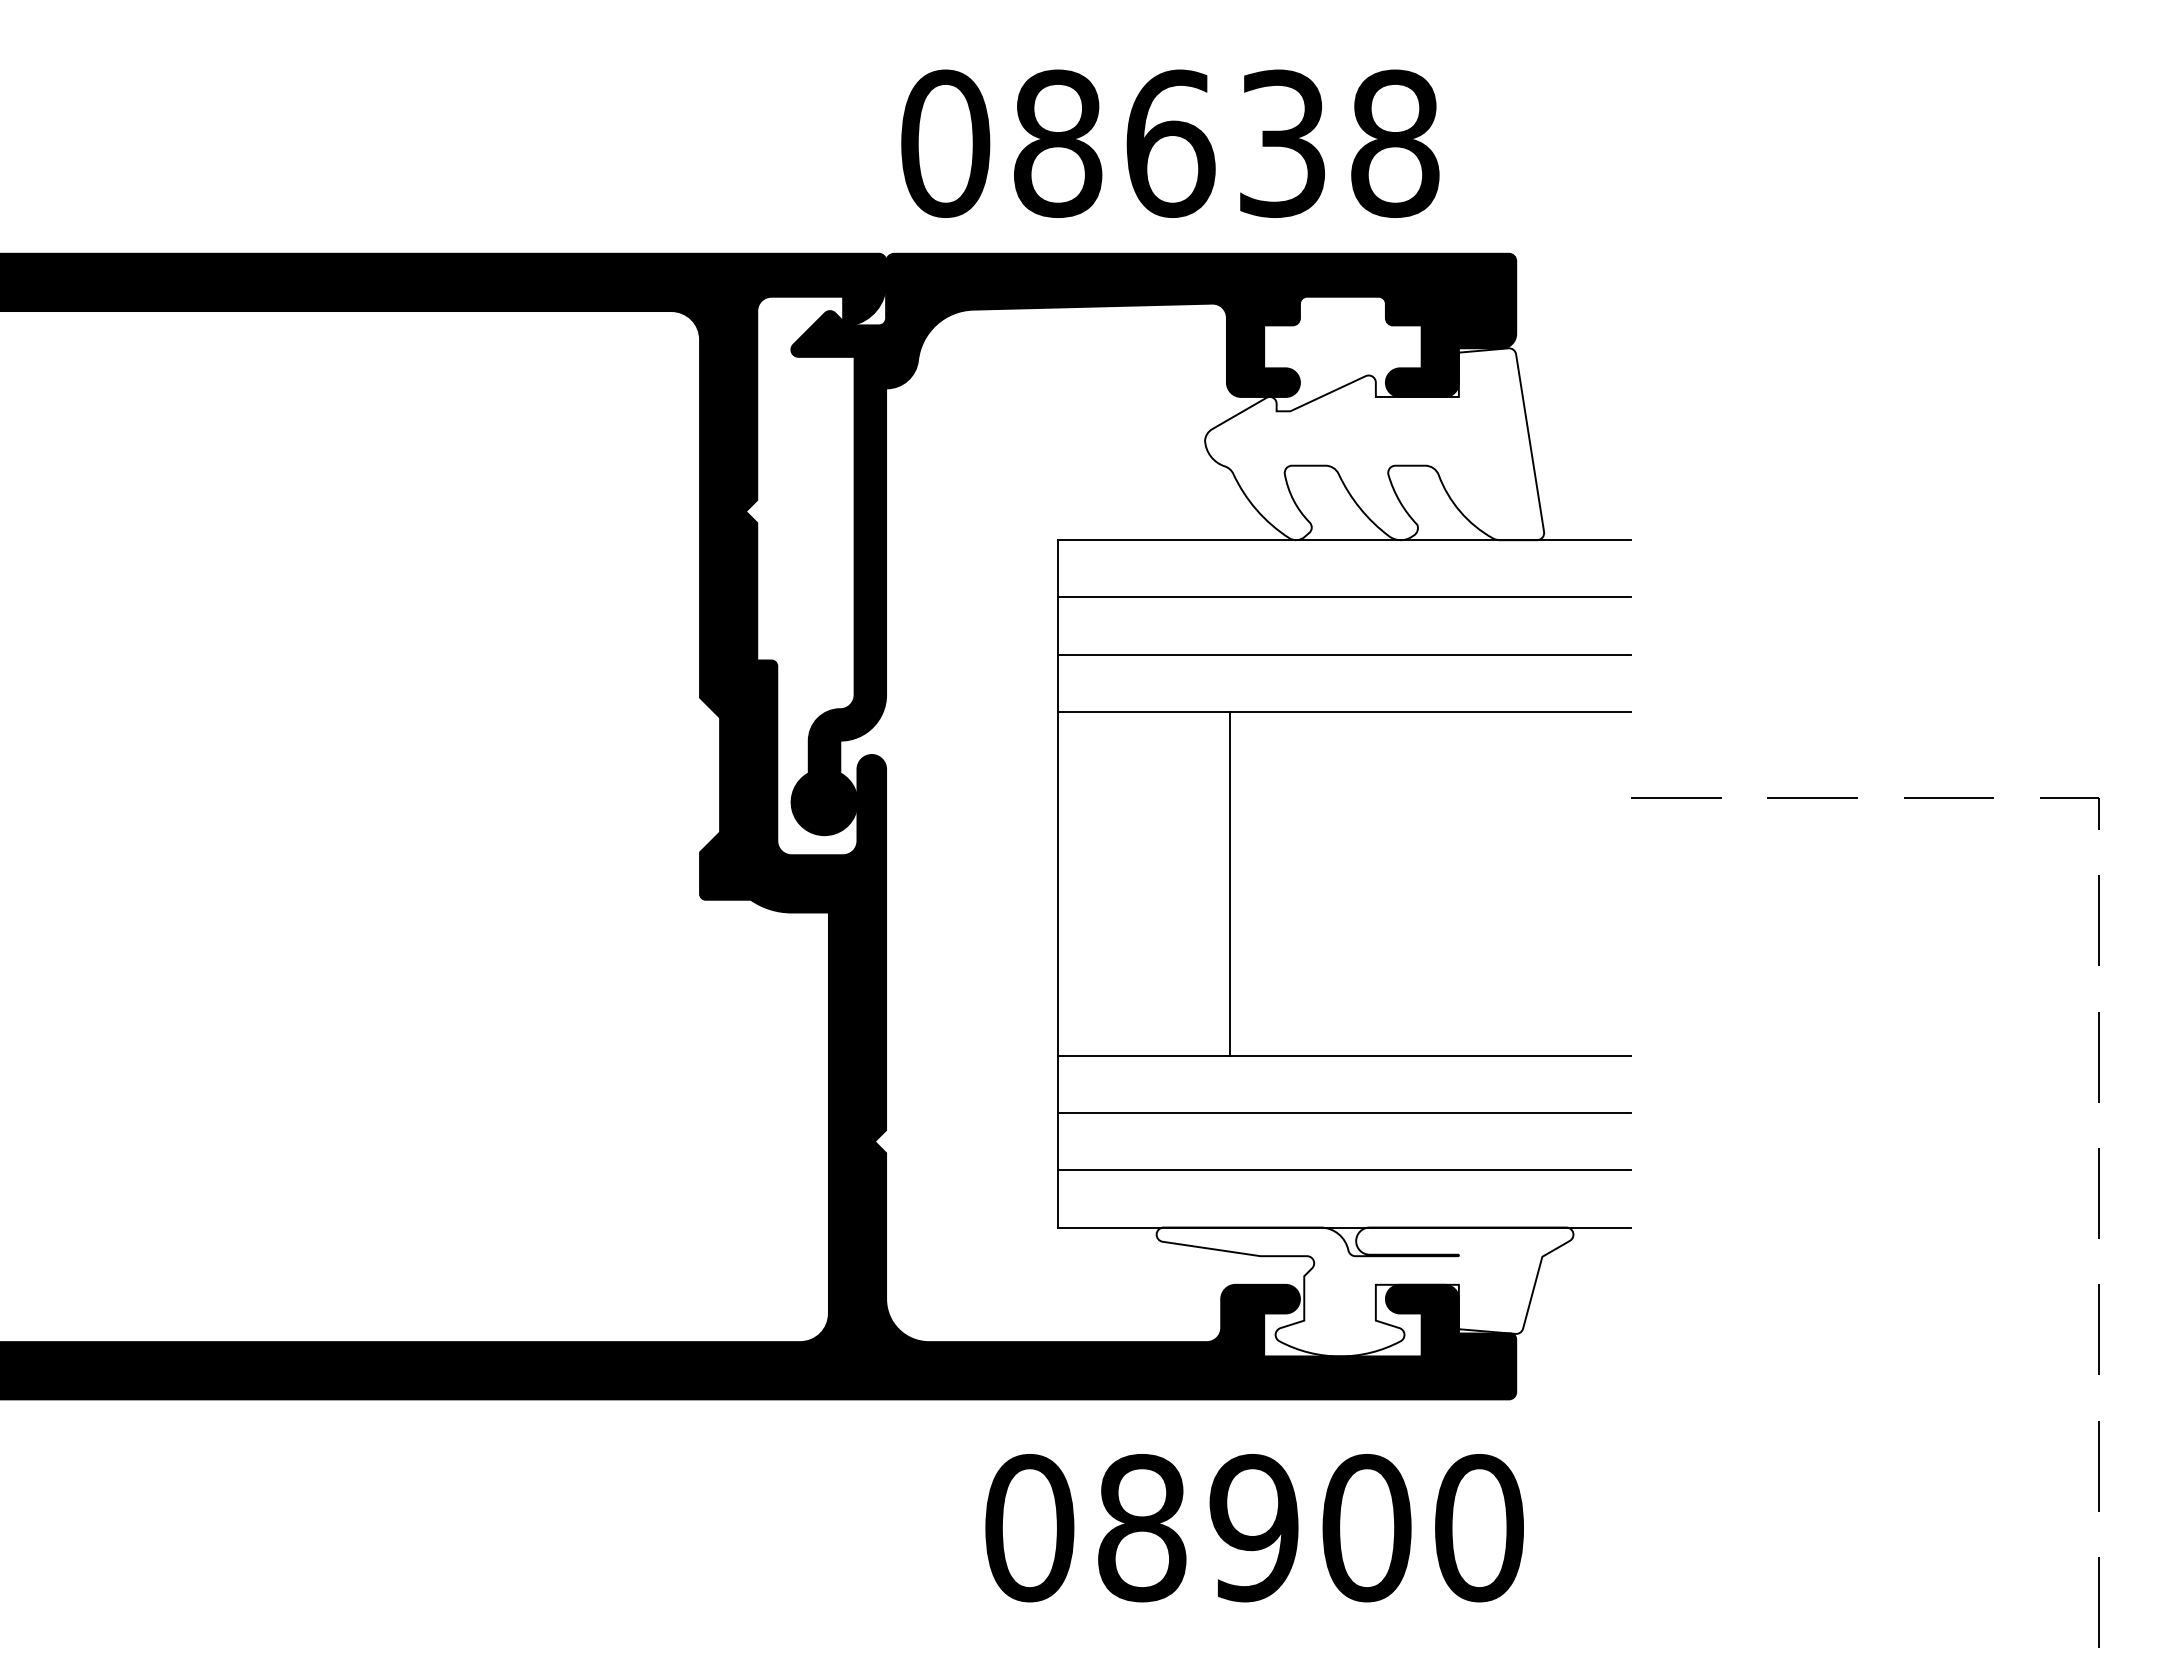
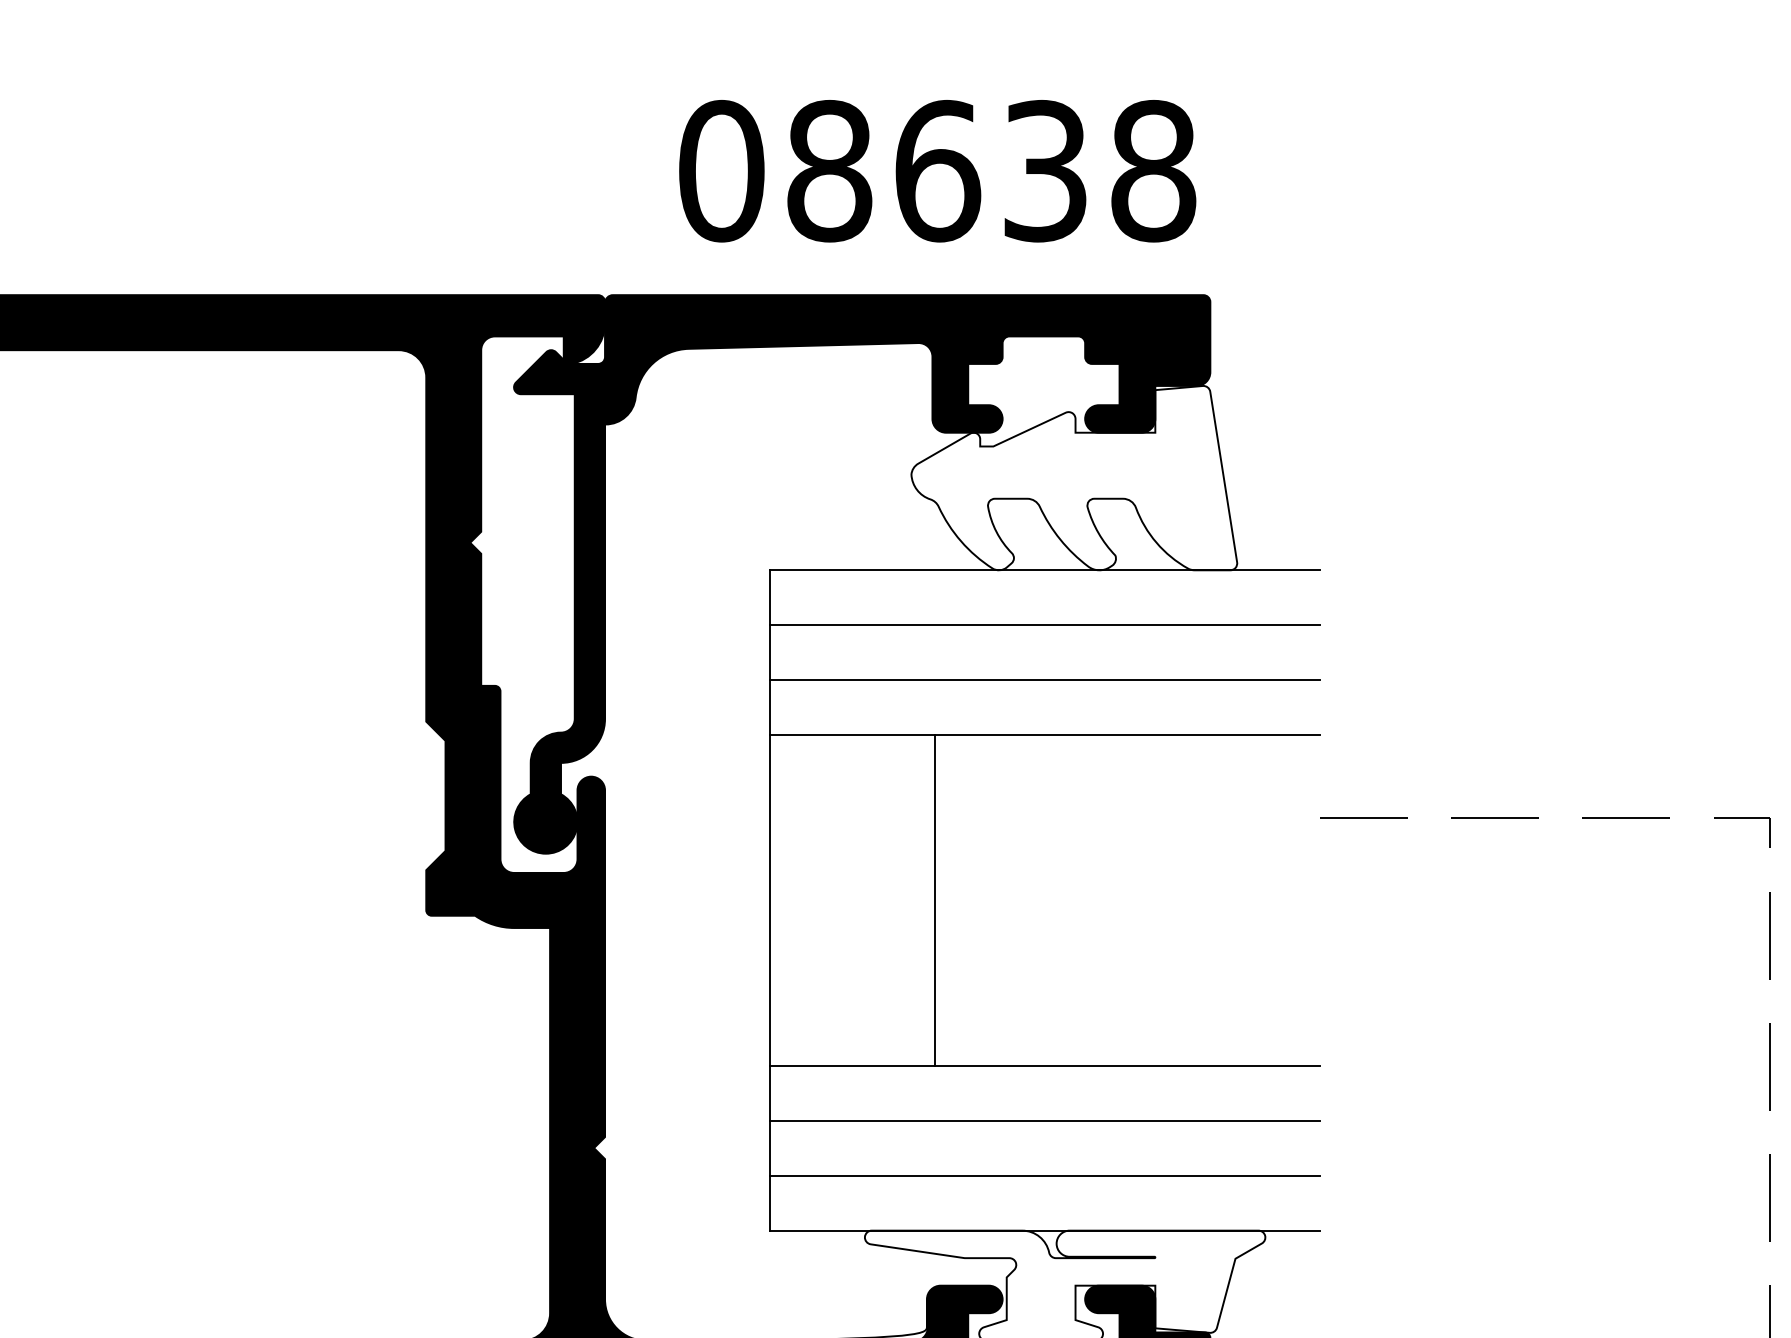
text: (1170, 143) -> (937, 170), moved

